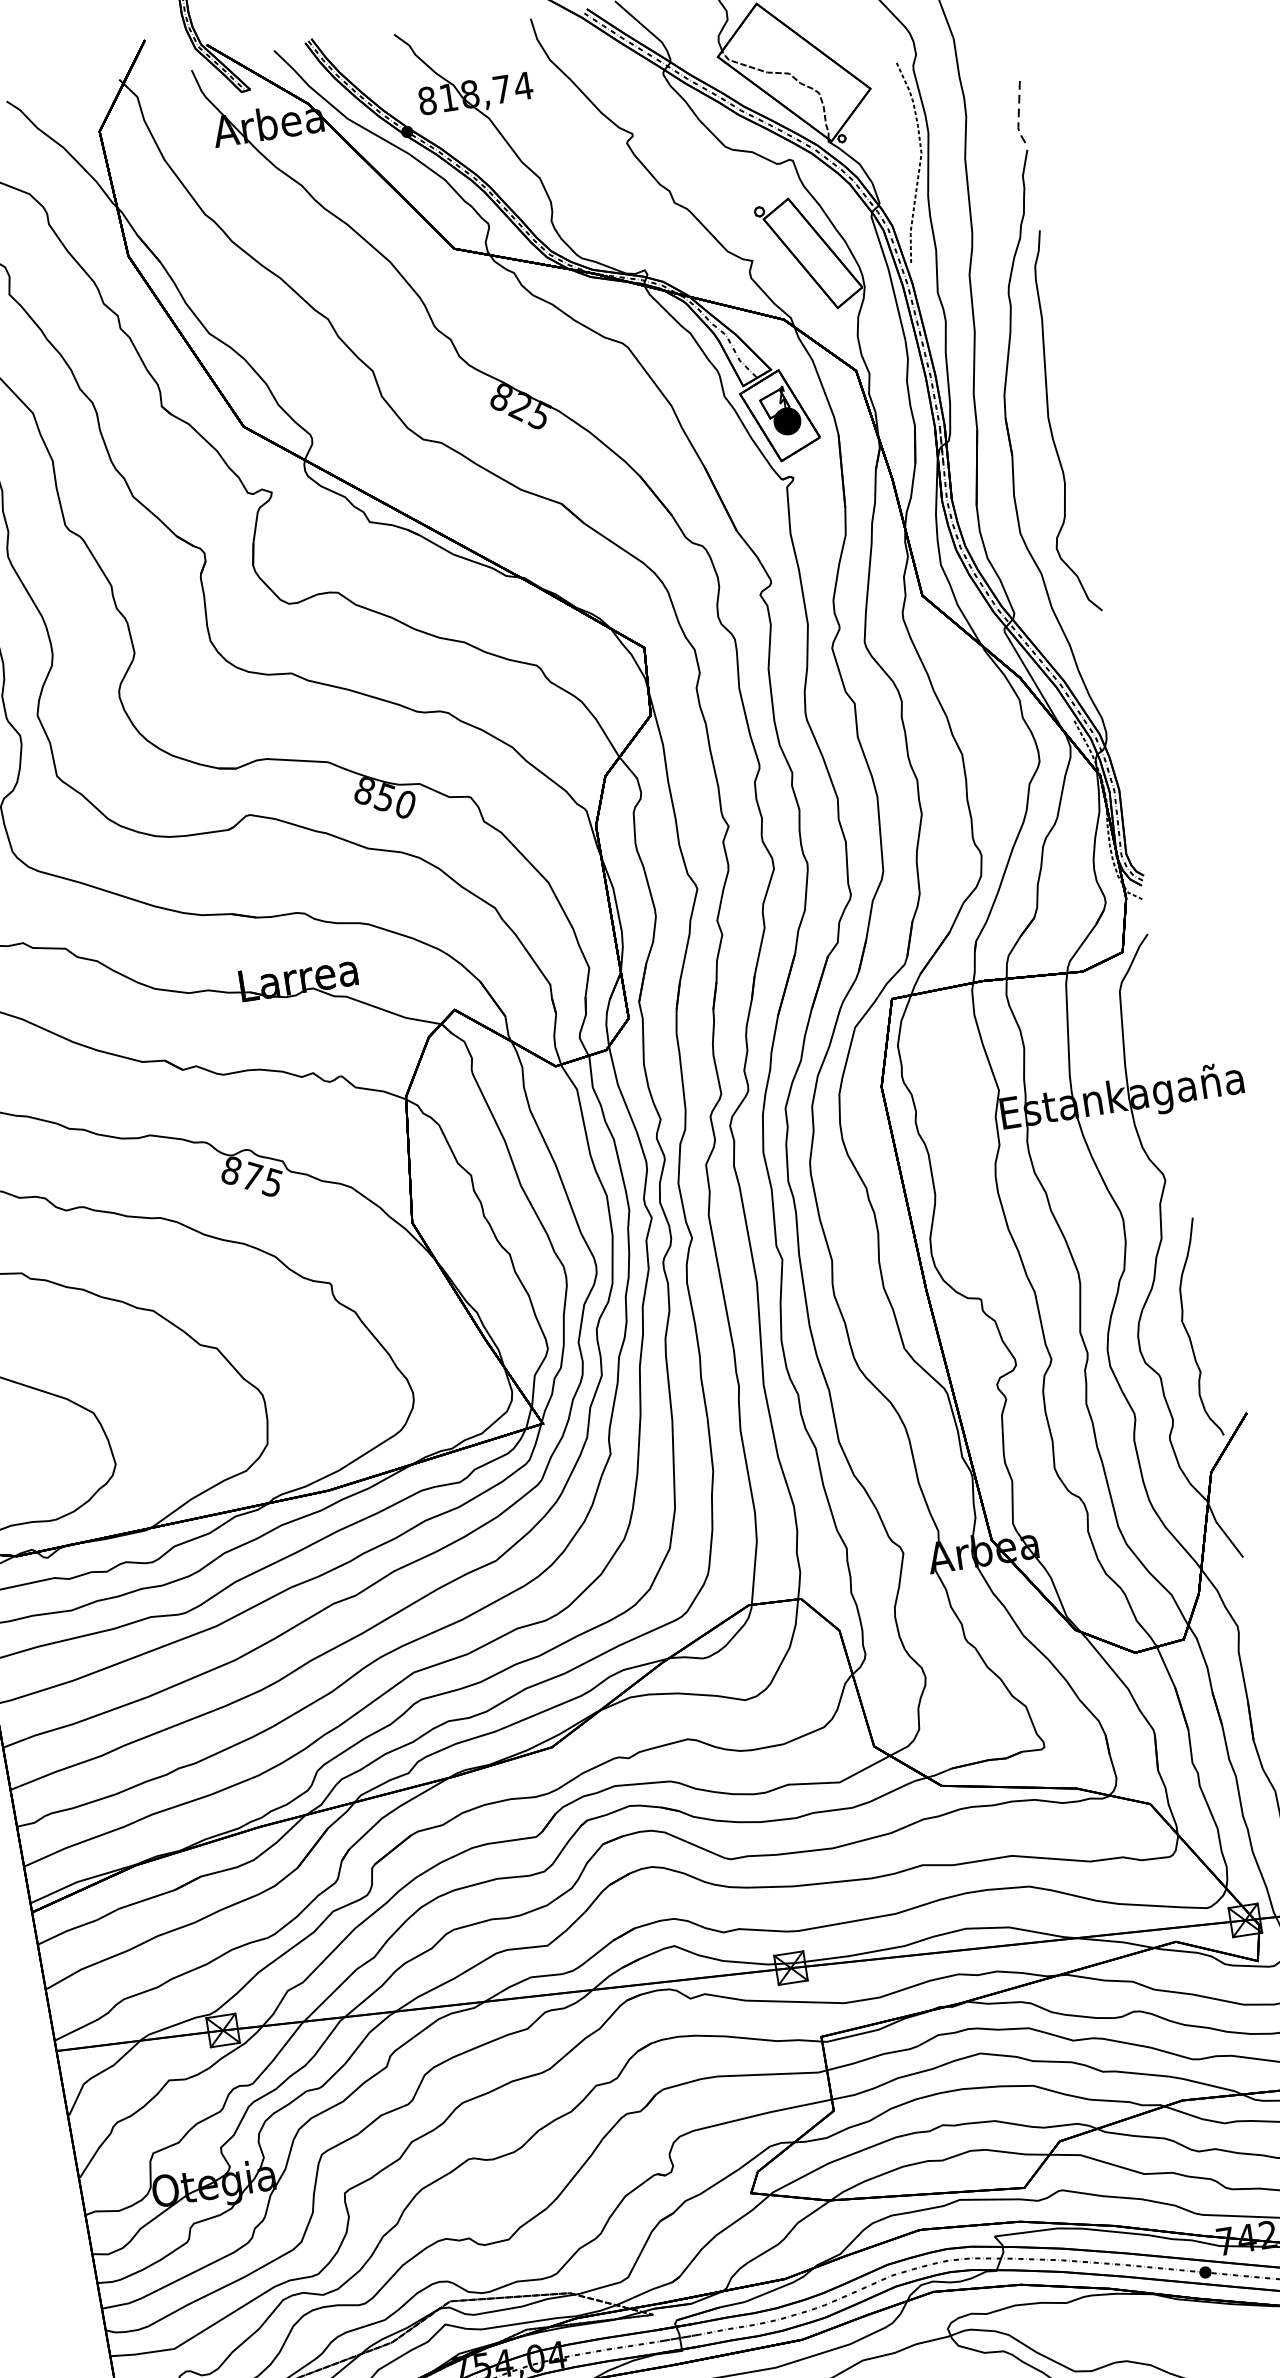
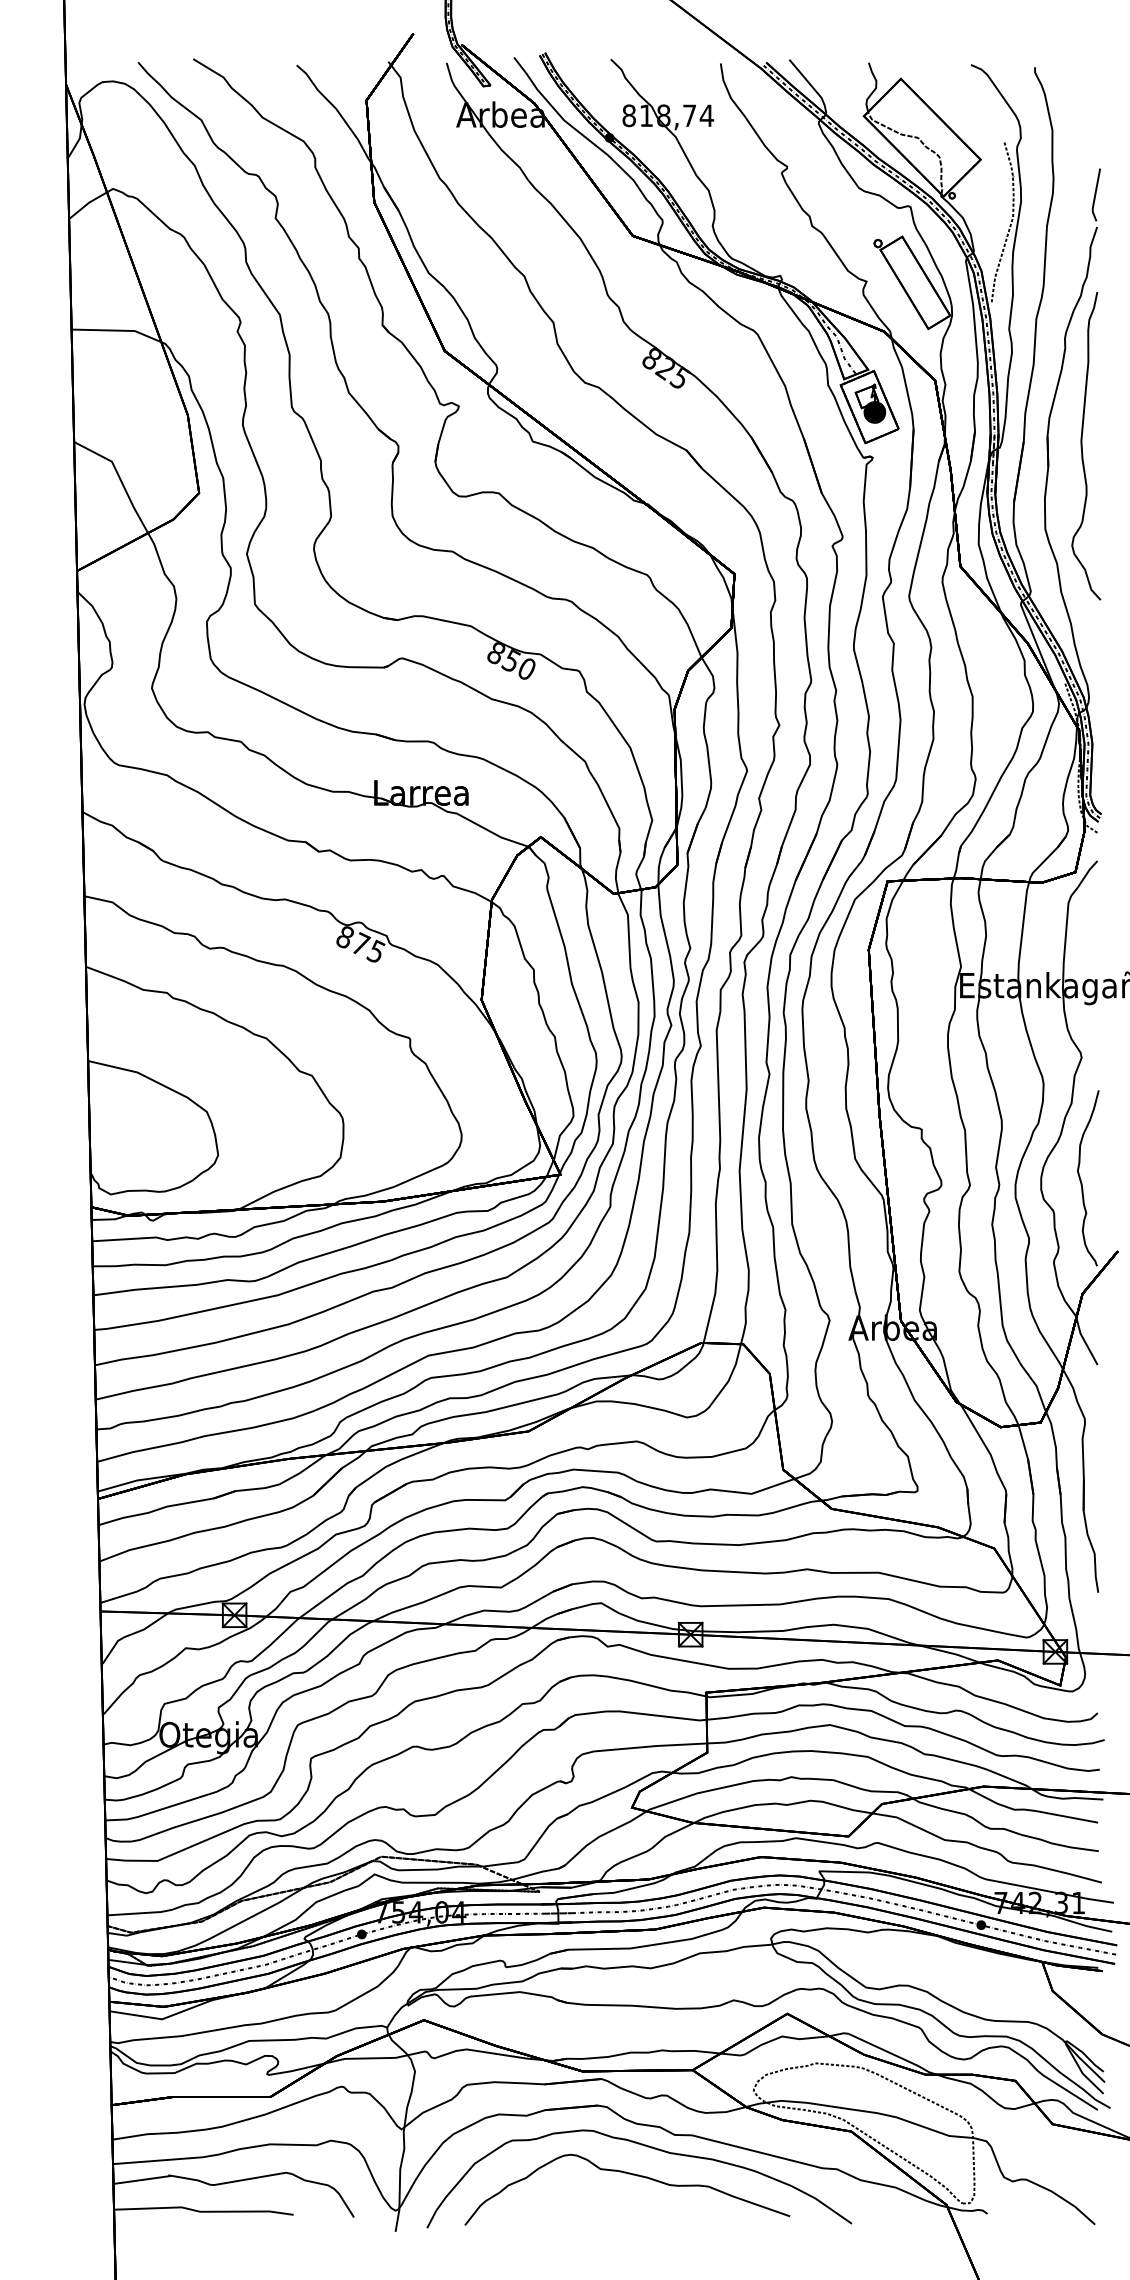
line: (1018, 112) -> (1094, 196), dashed -> solid

